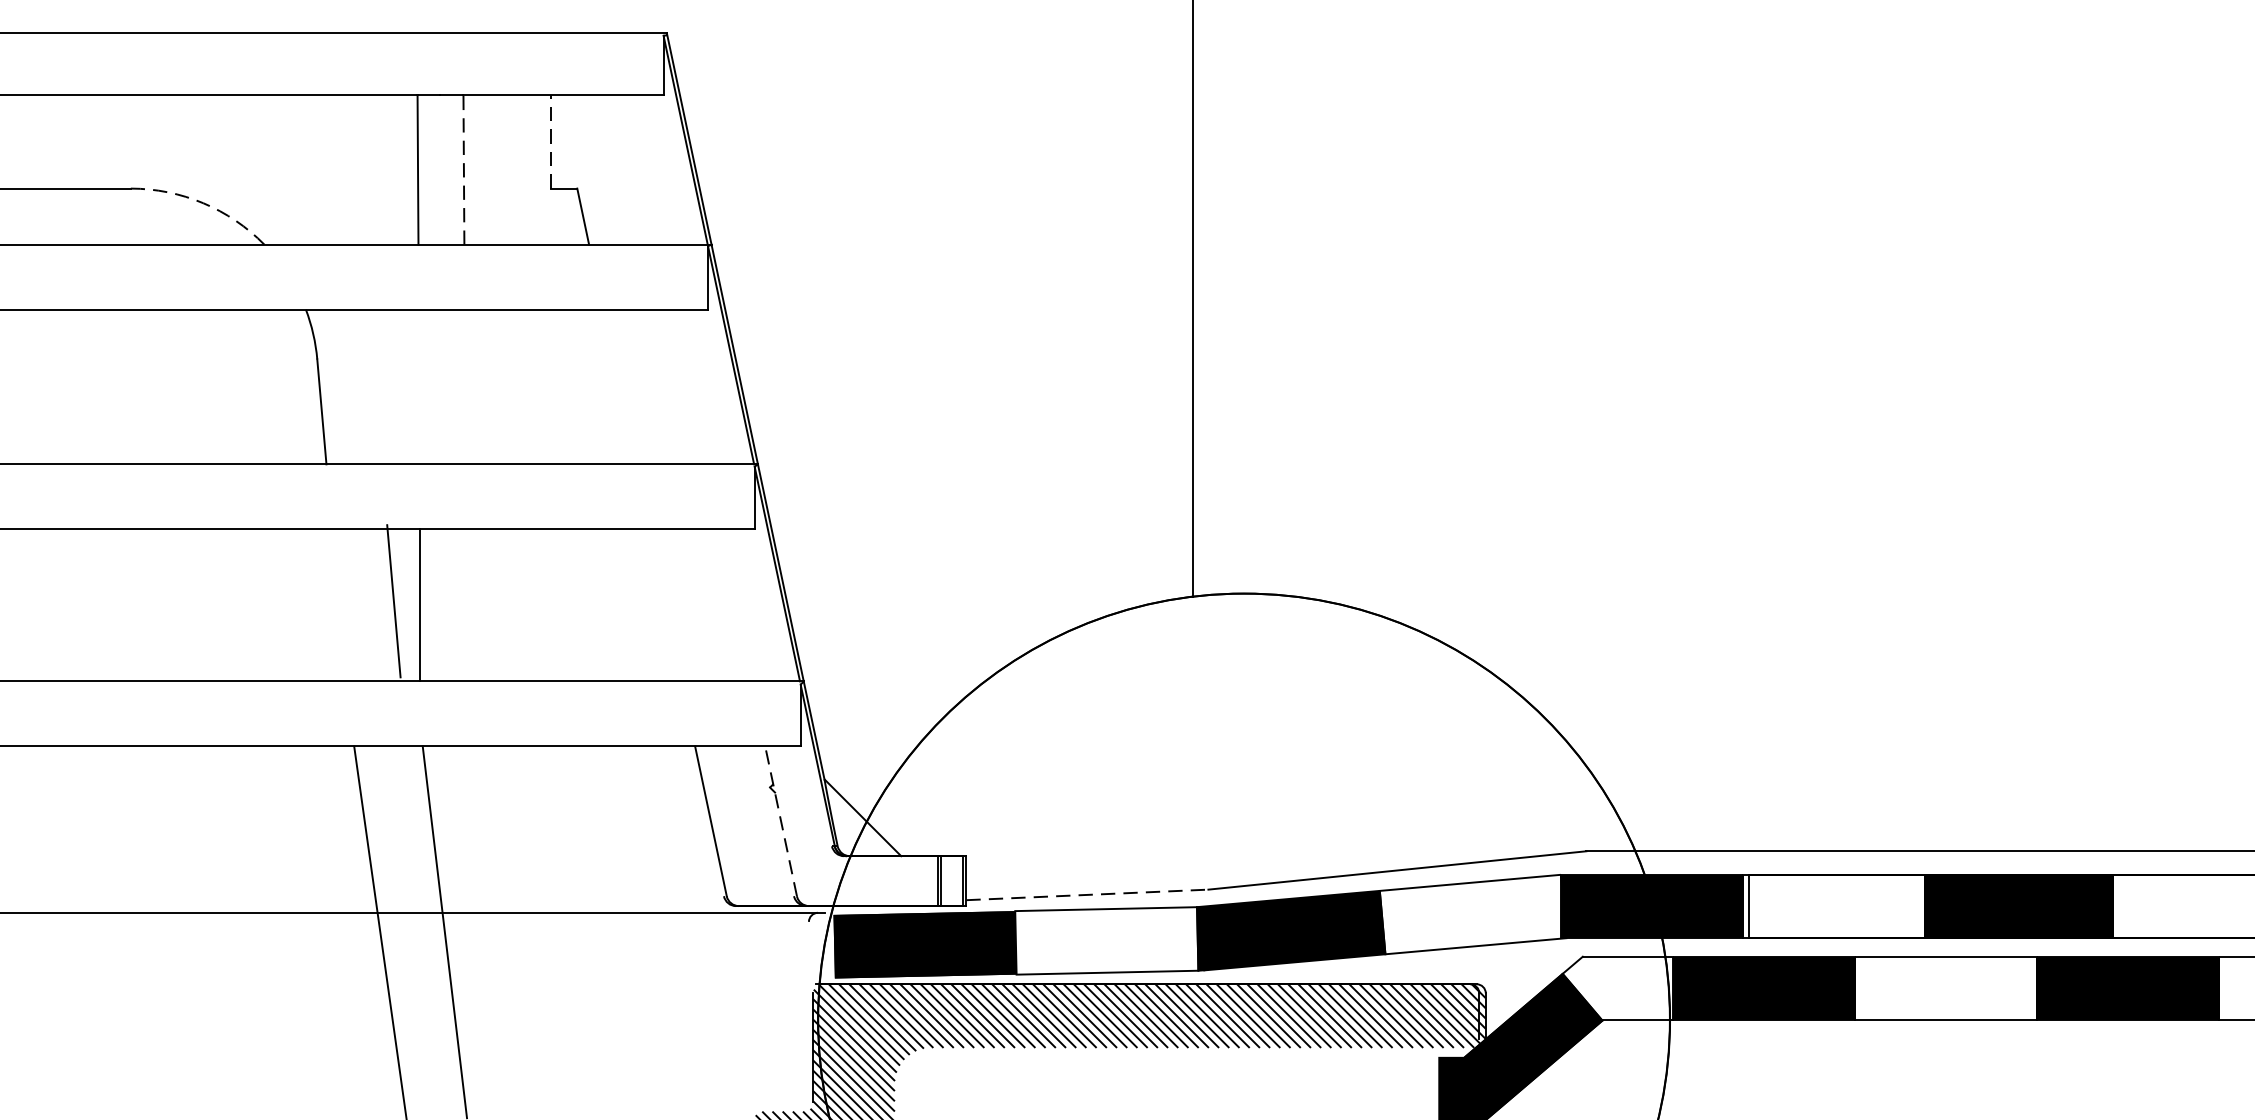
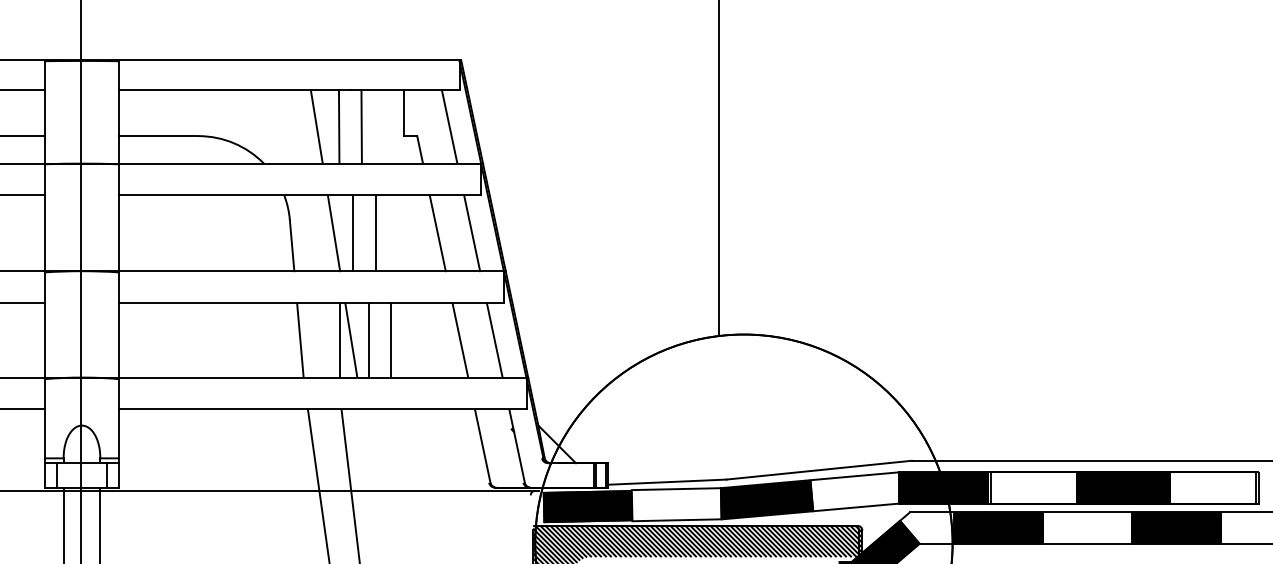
line: (551, 142) -> (404, 113), dashed -> solid
line: (371, 168) -> (316, 126), added
line: (463, 168) -> (361, 126), dashed -> solid
line: (643, 168) -> (449, 126), added
arc: (204, 203) -> (234, 143), dashed -> solid
line: (406, 387) -> (333, 233), added
line: (447, 387) -> (353, 233), added
line: (492, 387) -> (375, 233), added
line: (618, 387) -> (437, 233), added
line: (690, 387) -> (472, 233), added
line: (394, 601) -> (300, 340), moved
line: (443, 605) -> (351, 340), added
line: (479, 605) -> (369, 340), added
line: (524, 605) -> (391, 340), added
line: (665, 605) -> (460, 340), added
line: (734, 605) -> (494, 340), added
line: (781, 822) -> (517, 446), dashed -> solid
line: (1088, 895) -> (667, 482), dashed -> solid

